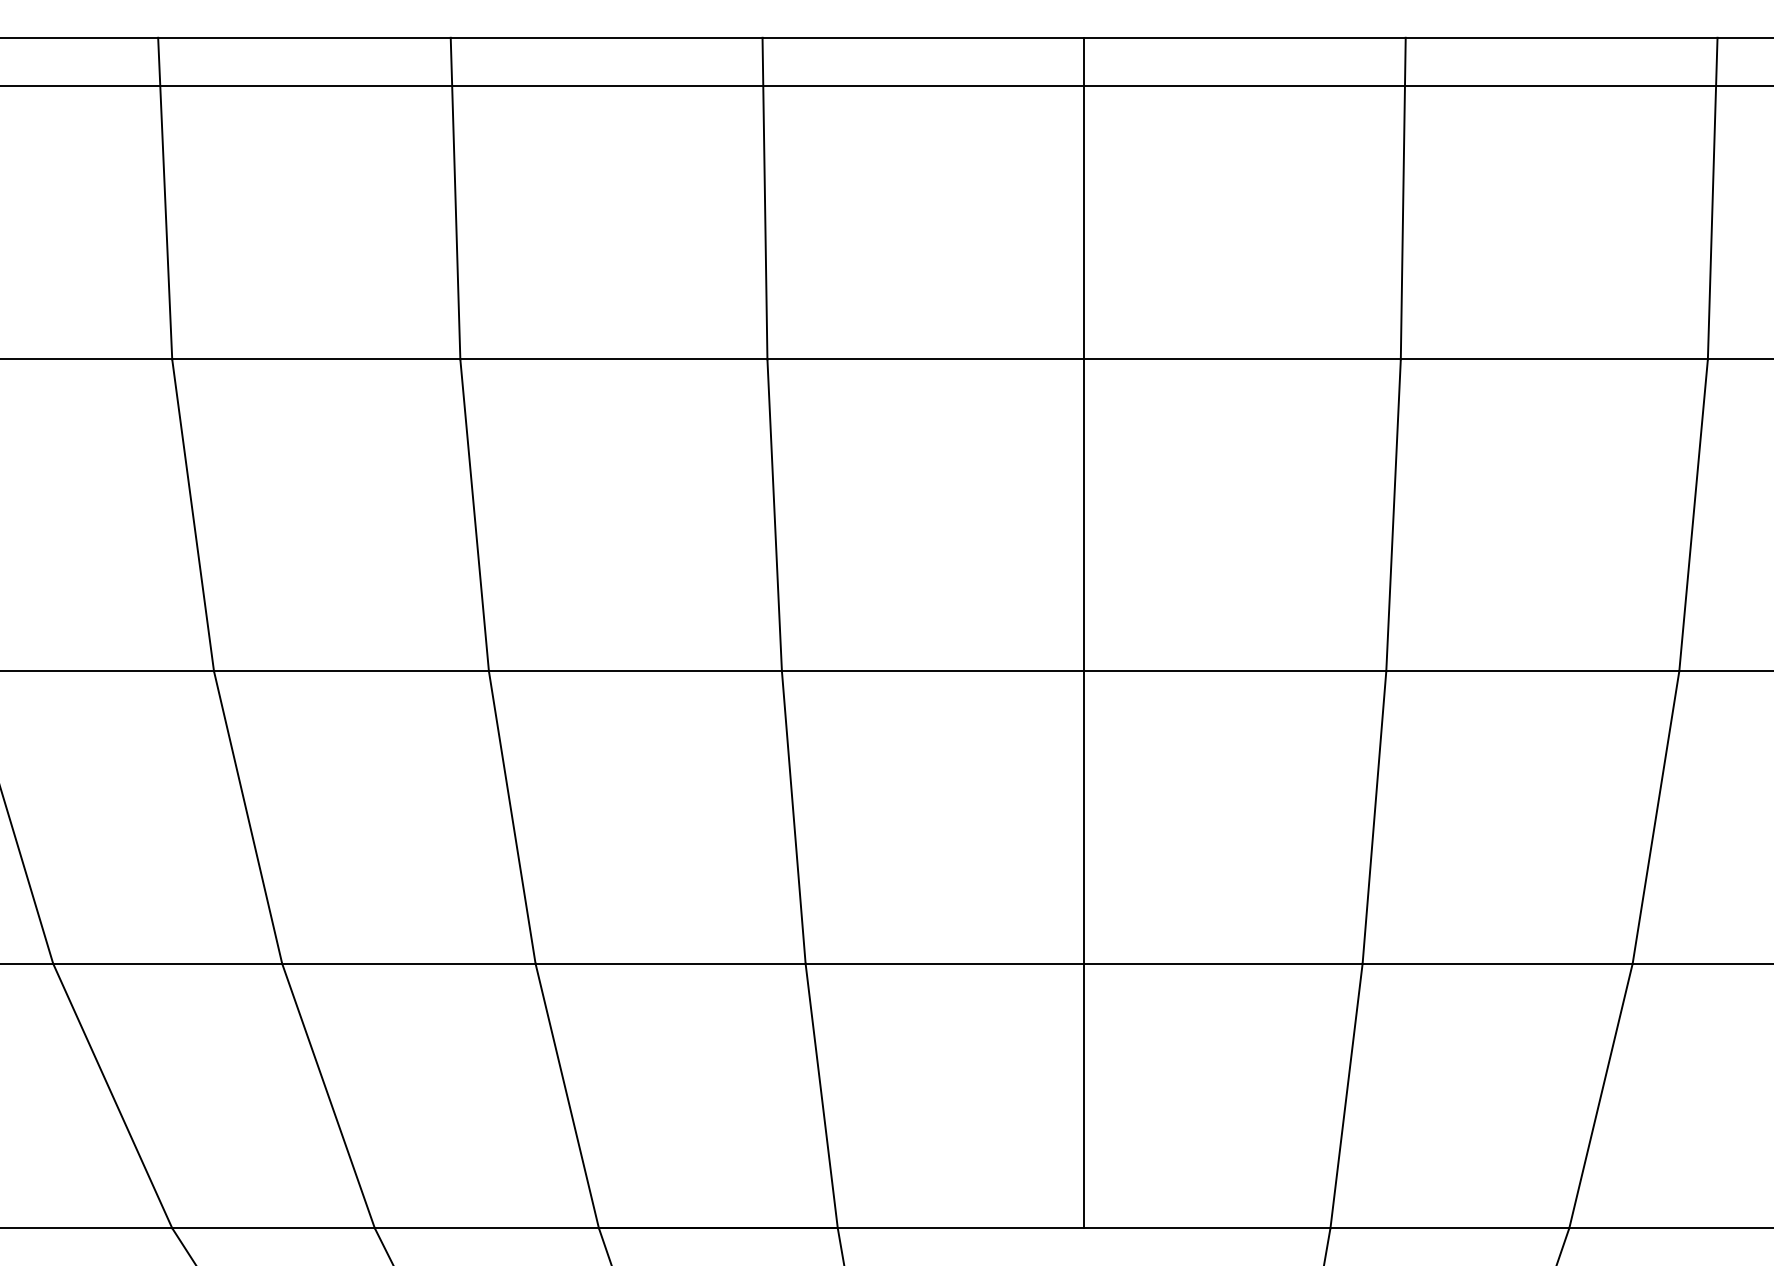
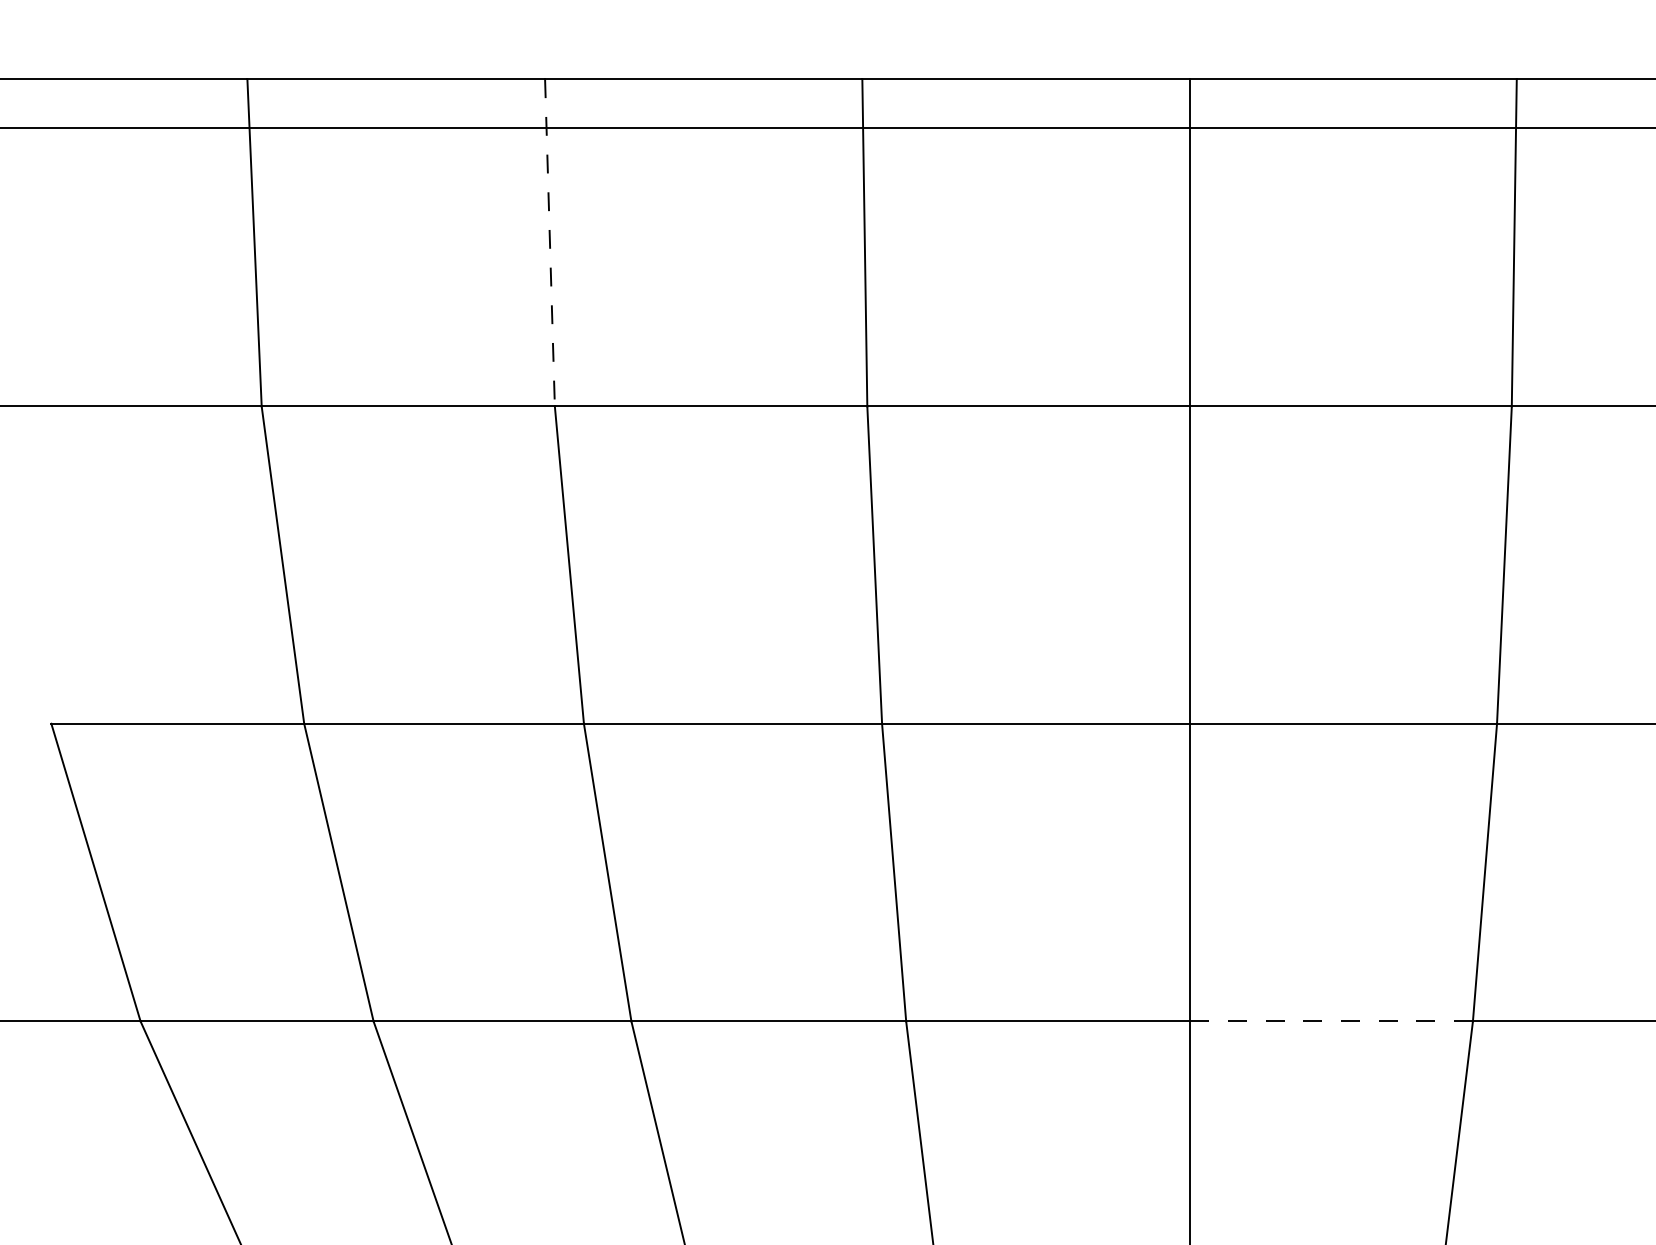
line: (455, 198) -> (549, 242), solid -> dashed
line: (1222, 963) -> (1330, 1021), solid -> dashed

